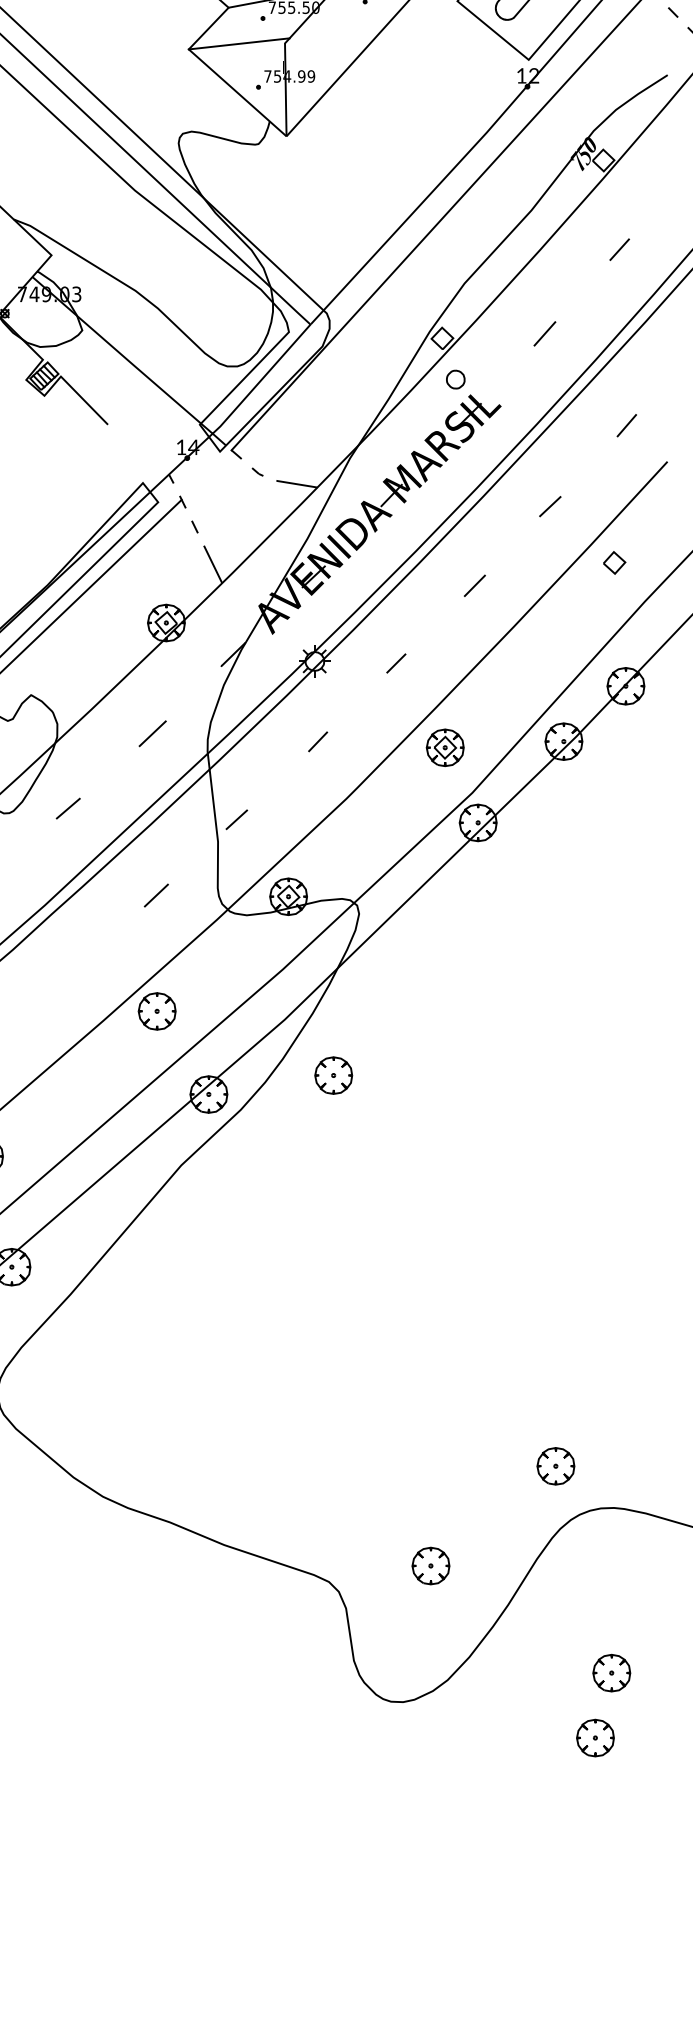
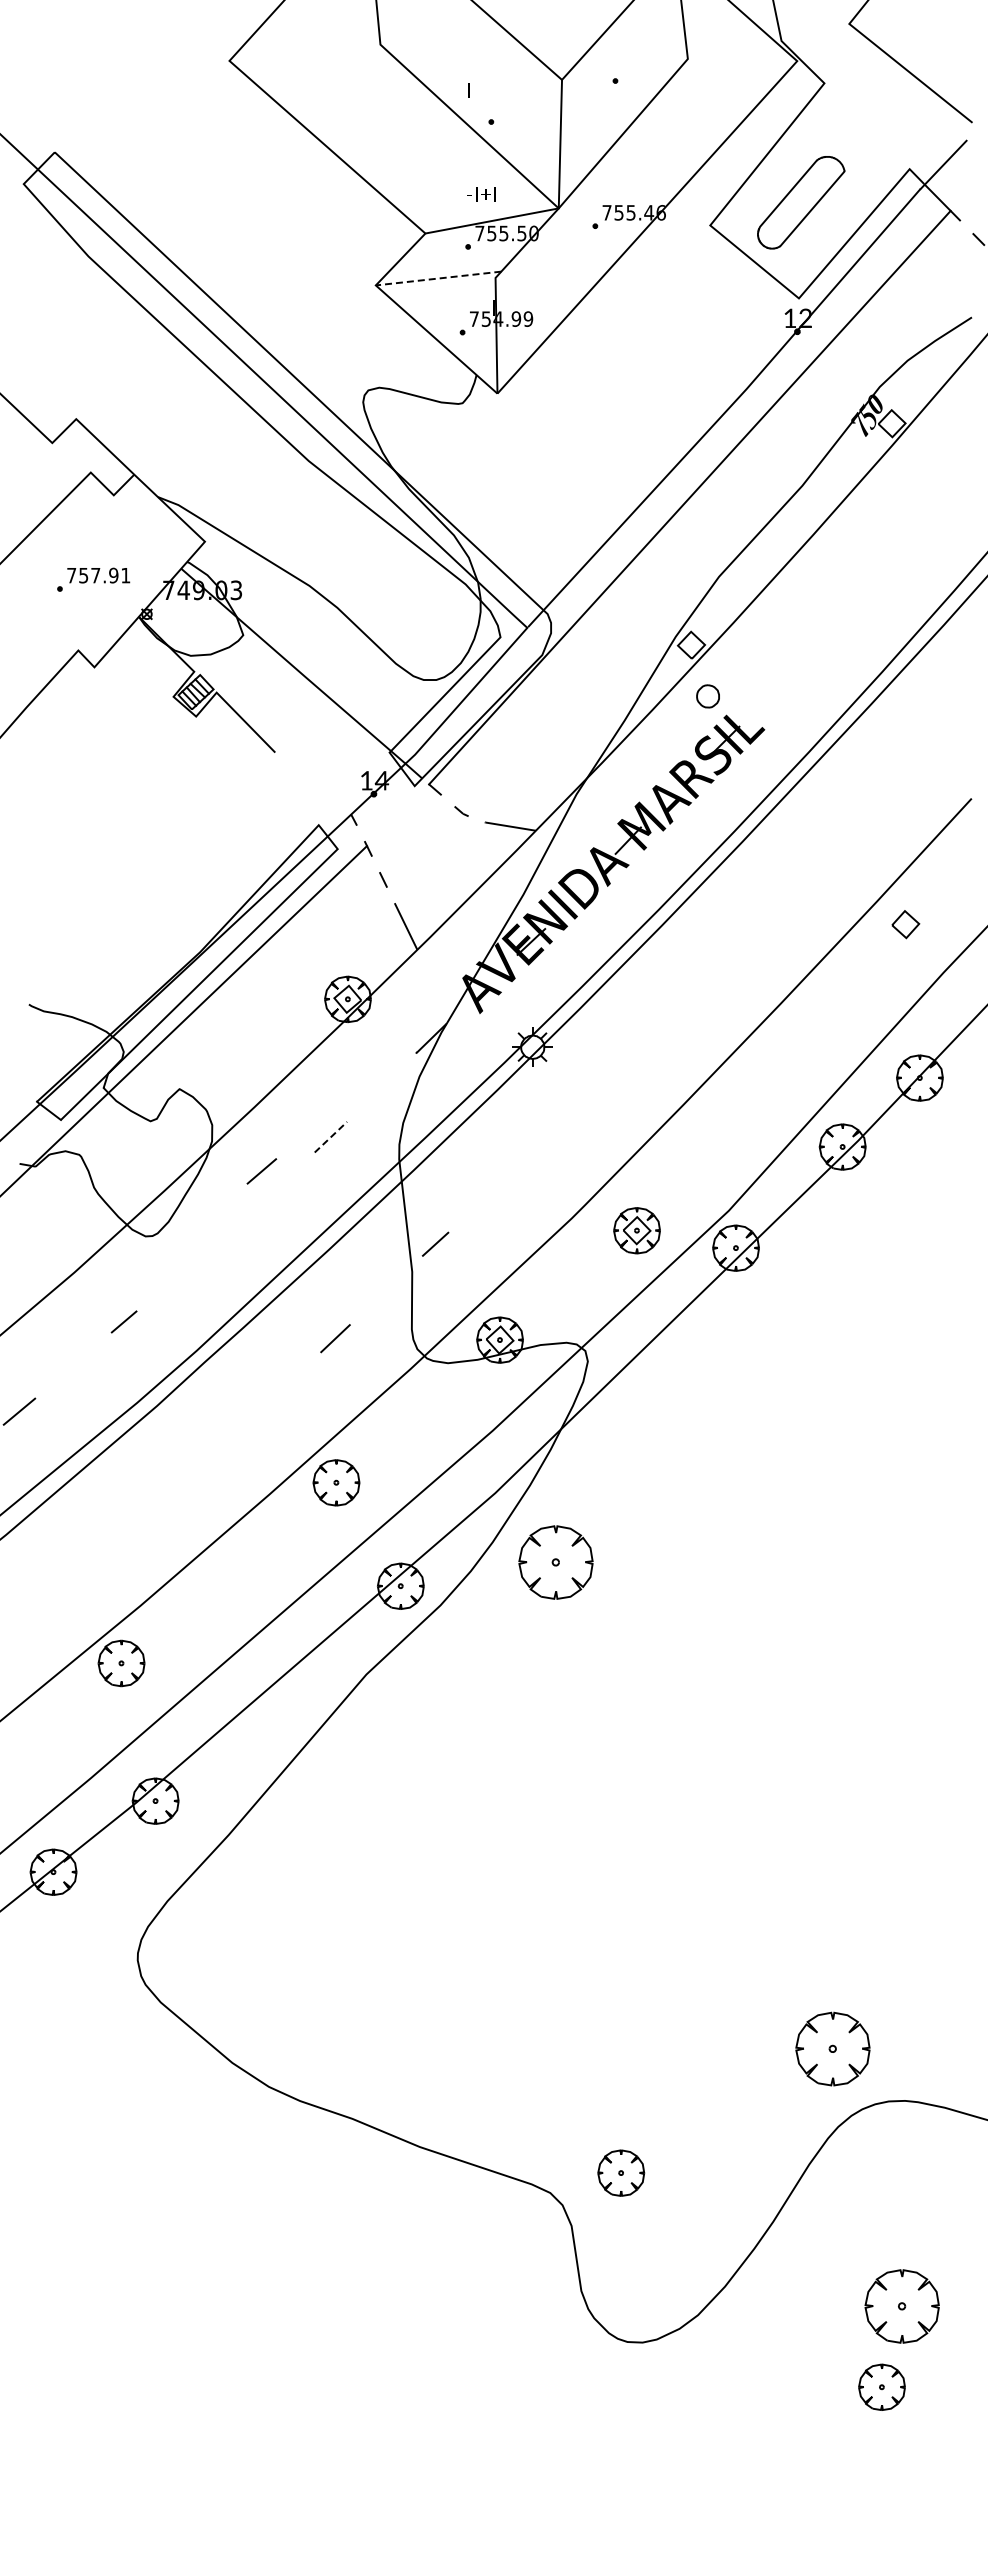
line: (239, 43) -> (438, 278), solid -> dashed
line: (619, 249) -> (911, 534), removed
line: (544, 333) -> (818, 639), removed
line: (626, 425) -> (920, 753), removed
line: (550, 506) -> (825, 854), removed
line: (474, 585) -> (731, 952), removed
line: (395, 663) -> (633, 1049), removed
line: (153, 733) -> (331, 1136), solid -> dashed
line: (317, 741) -> (536, 1146), removed
part: (444, 747) -> (636, 1230), moved
line: (68, 808) -> (261, 1171), moved
part: (333, 1075) -> (556, 1562), size x1.6
part: (555, 1465) -> (832, 2048), size x1.6
part: (431, 1565) -> (621, 2172), moved
part: (611, 1673) -> (902, 2306), size x1.6

